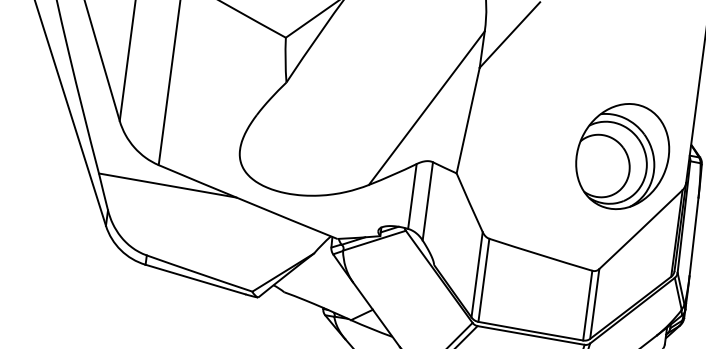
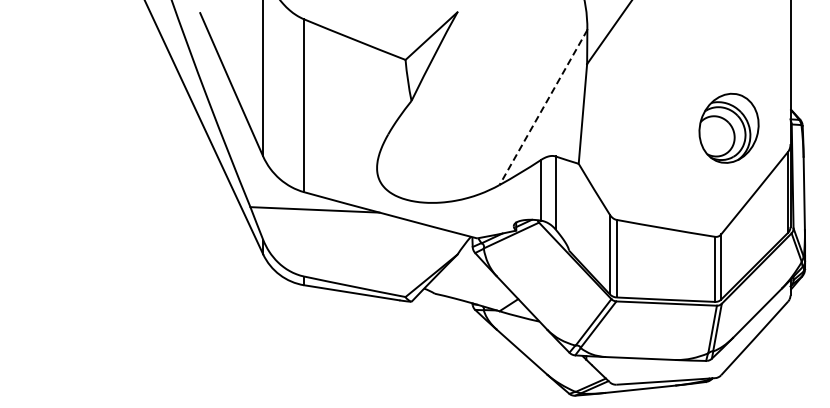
line: (426, 109) -> (543, 108), solid -> dashed
part: (622, 156) -> (728, 128), size x0.7

